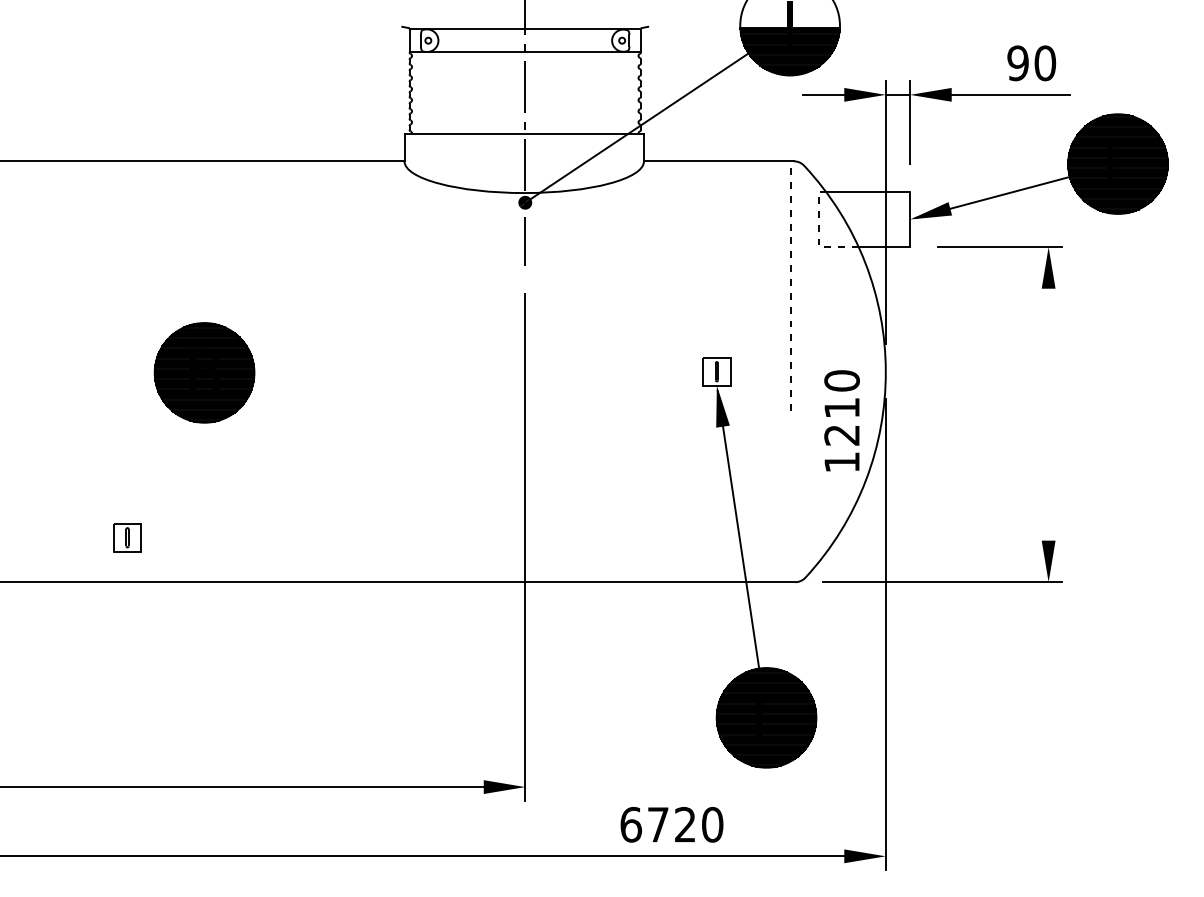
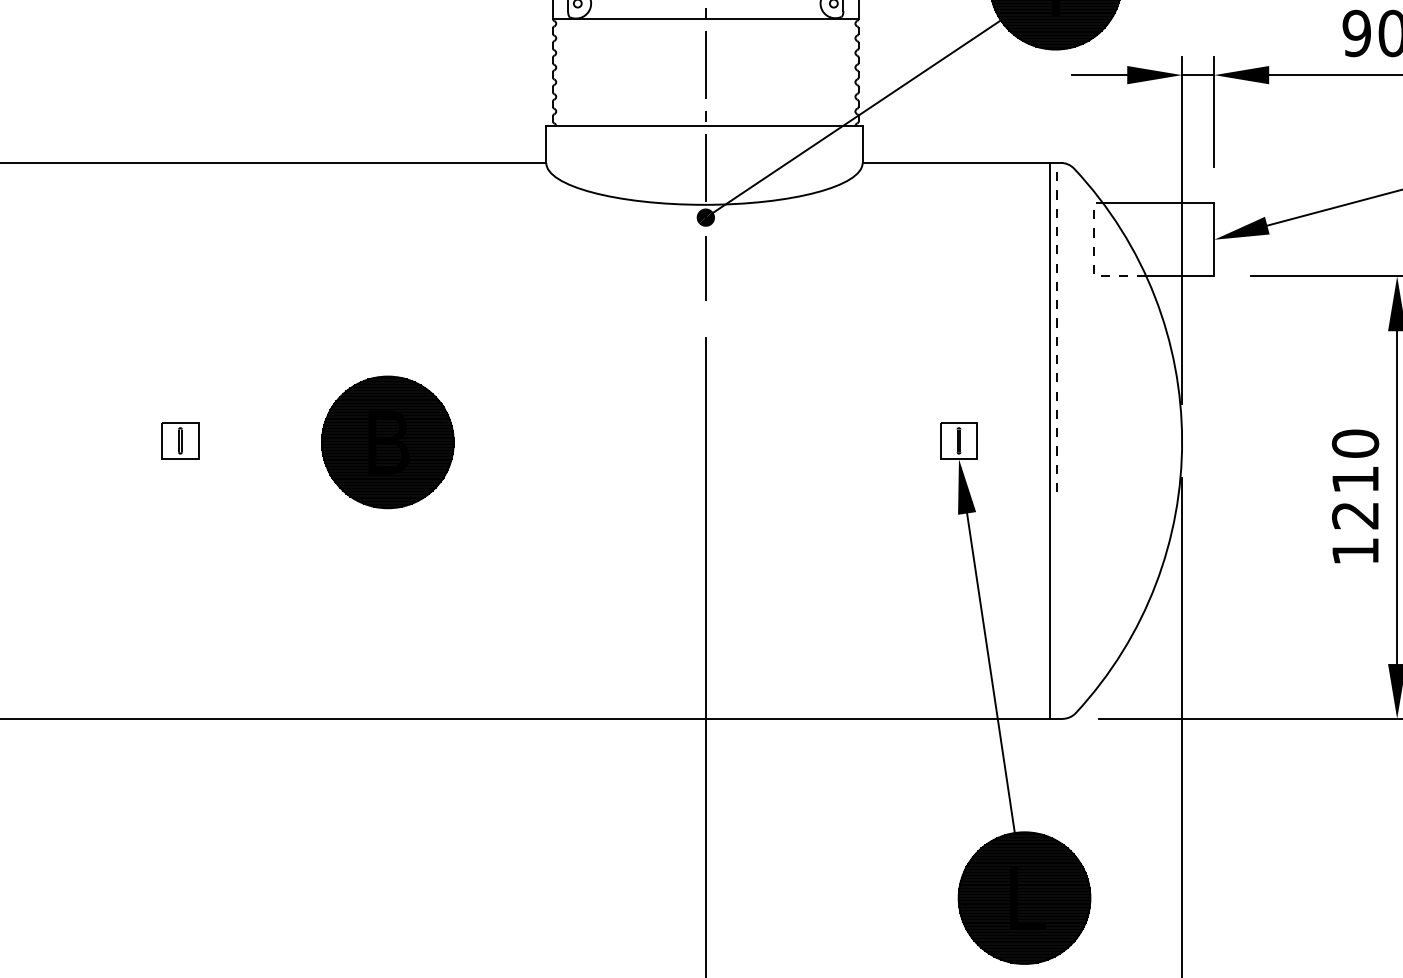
line: (786, 371) -> (1050, 440), added
part: (204, 372) -> (387, 441), moved
line: (1048, 414) -> (1397, 497), added
text: (841, 420) -> (1354, 496), moved
part: (127, 537) -> (180, 440), moved

